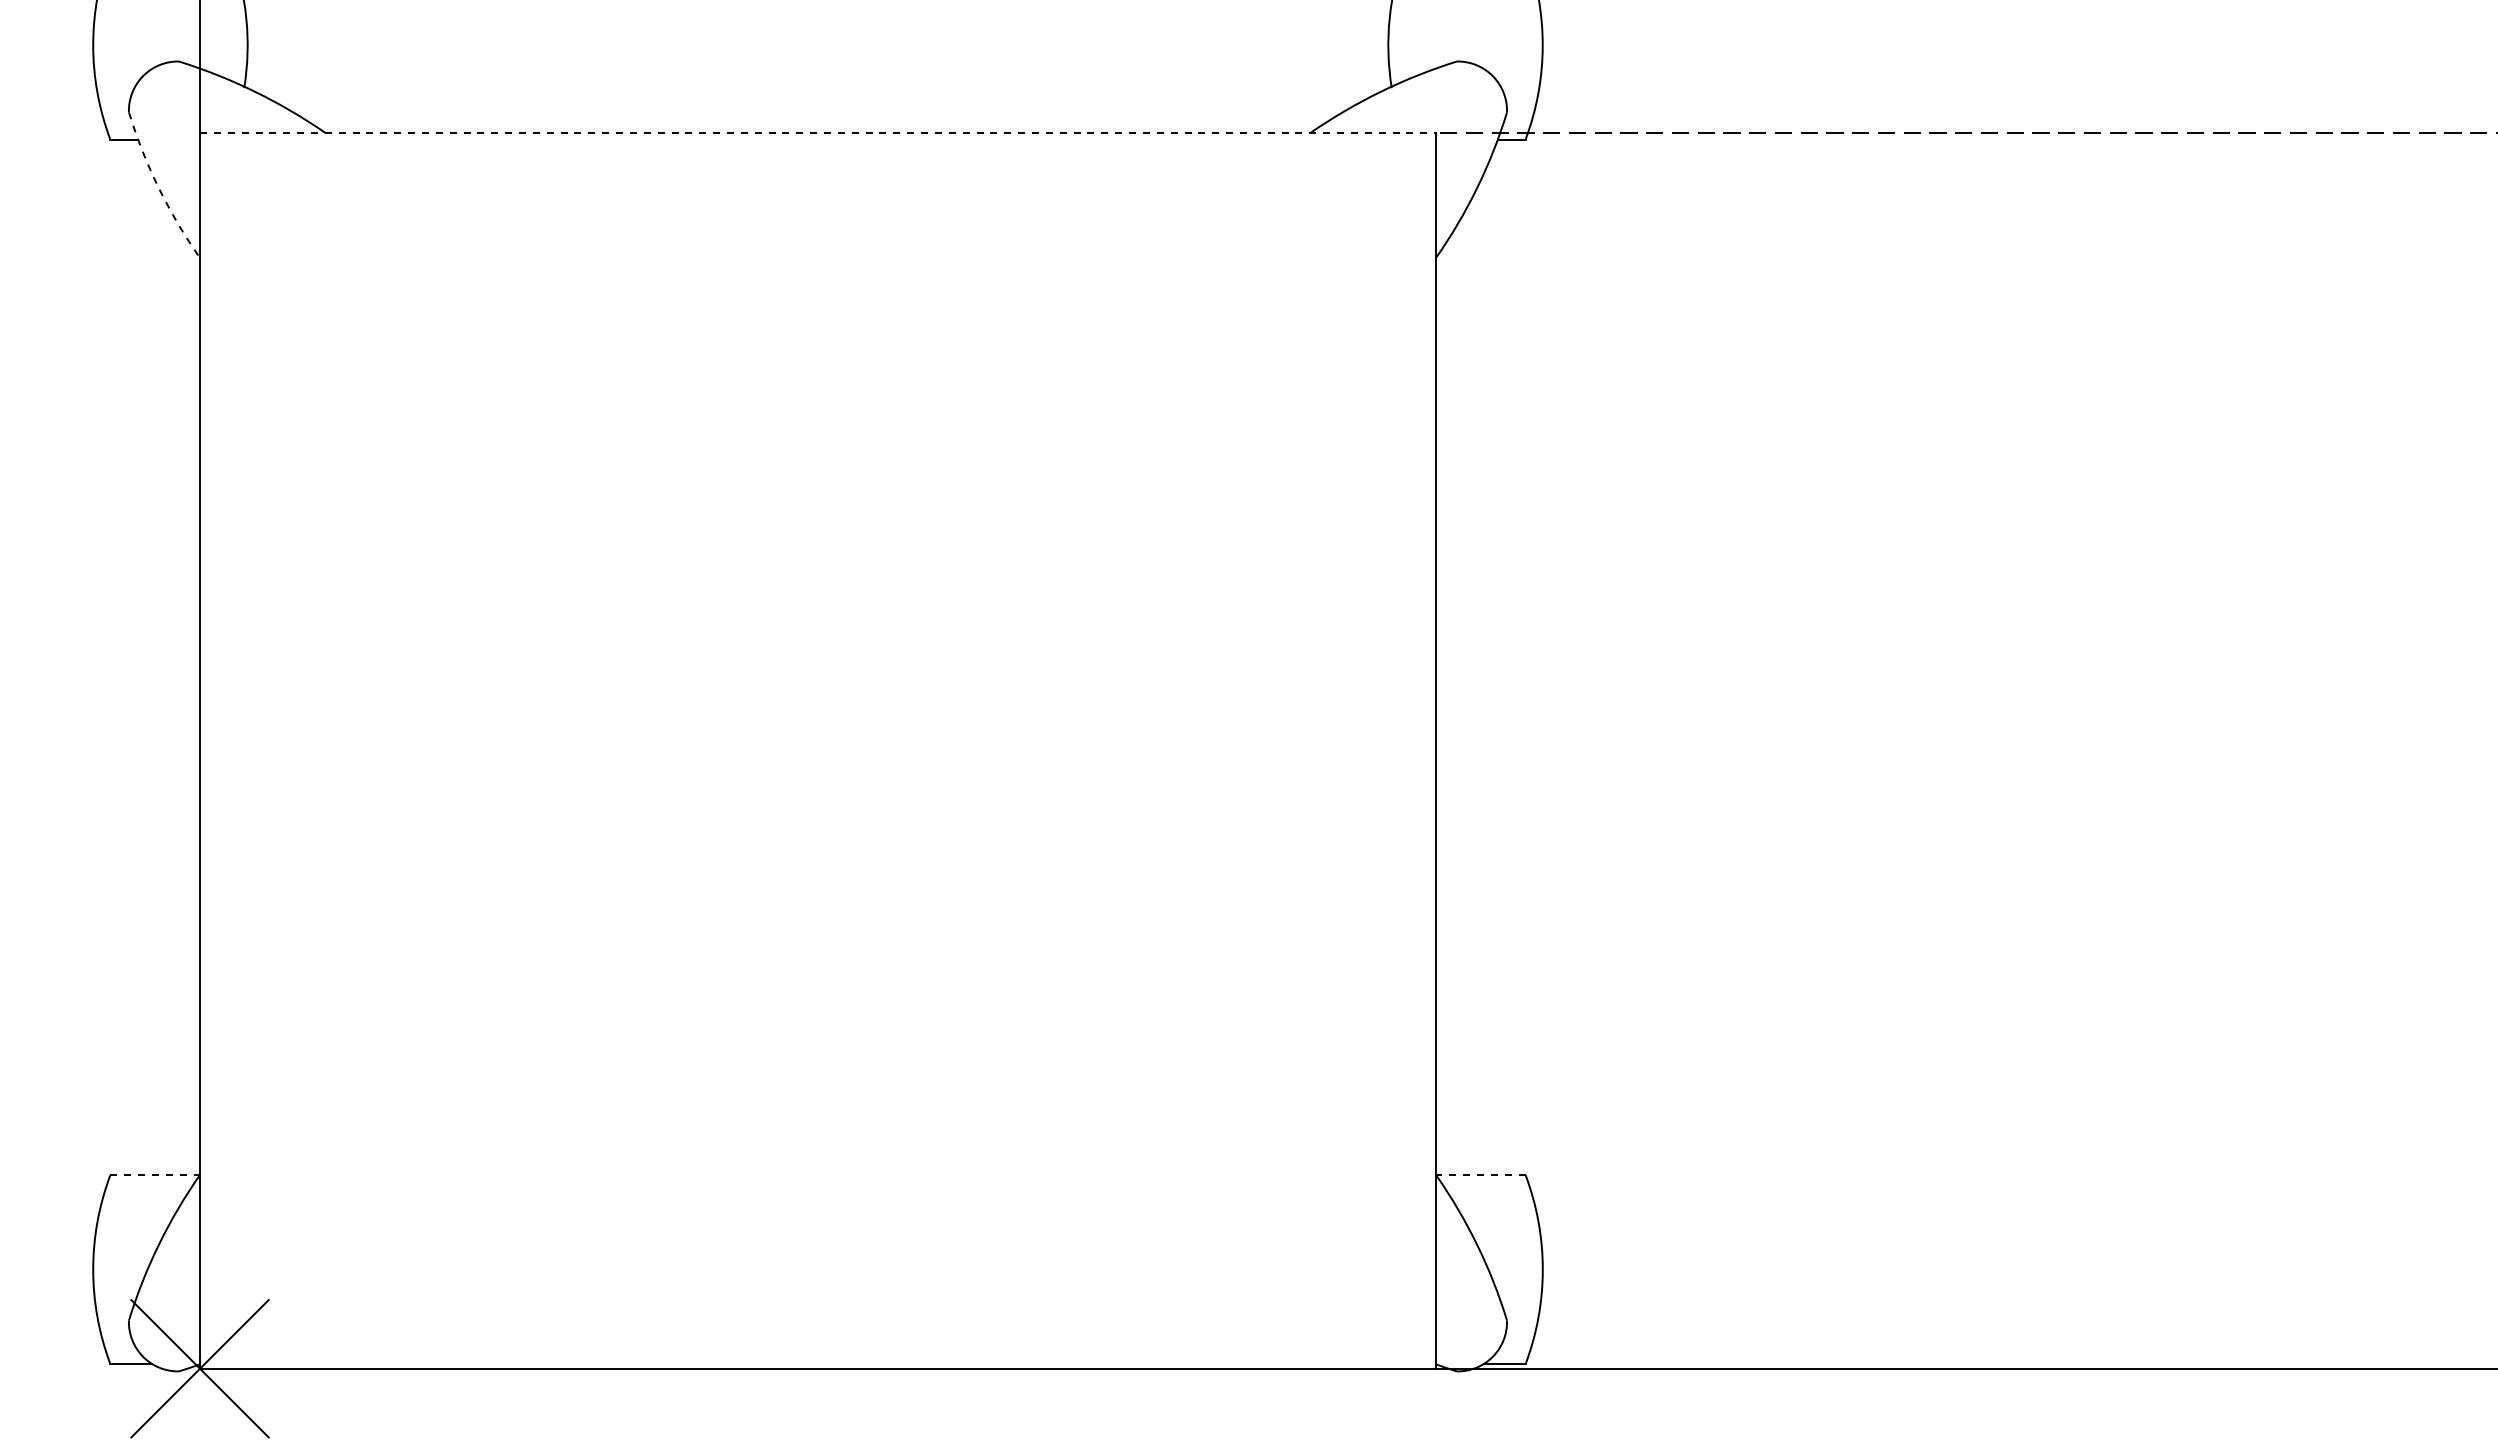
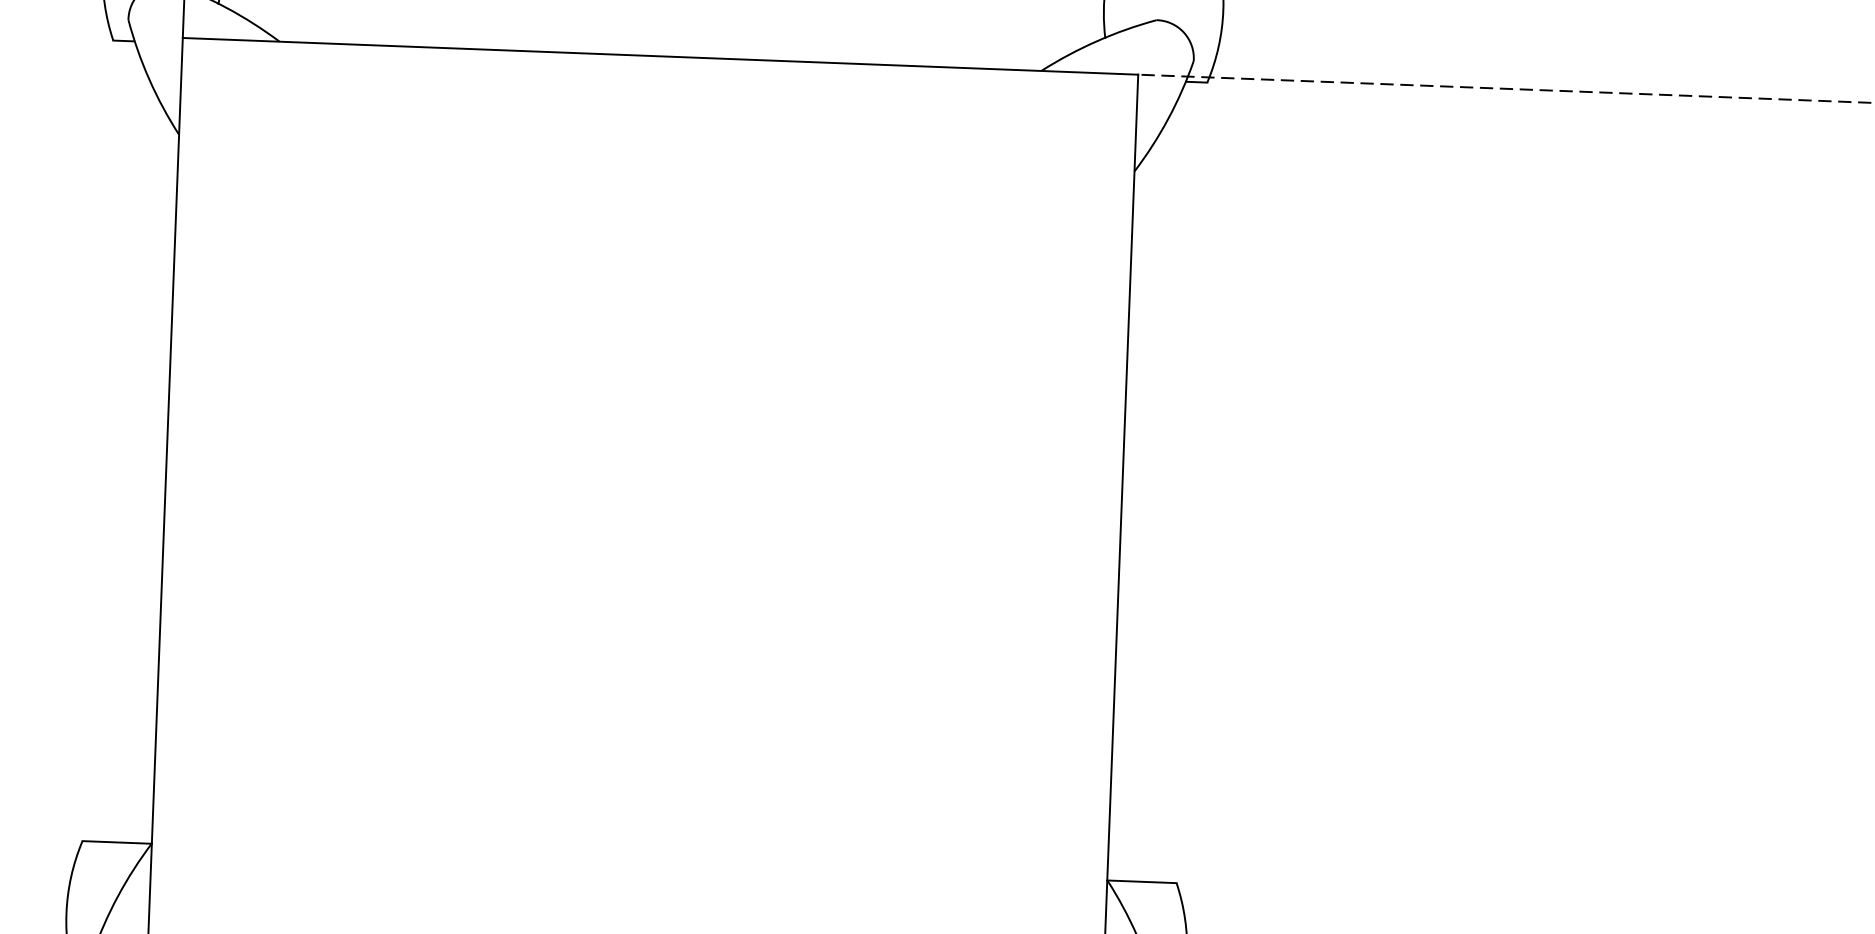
line: (818, 132) -> (660, 56), dashed -> solid
arc: (158, 188) -> (149, 79), dashed -> solid
line: (155, 1175) -> (117, 842), dashed -> solid
line: (1480, 1175) -> (1141, 882), dashed -> solid

